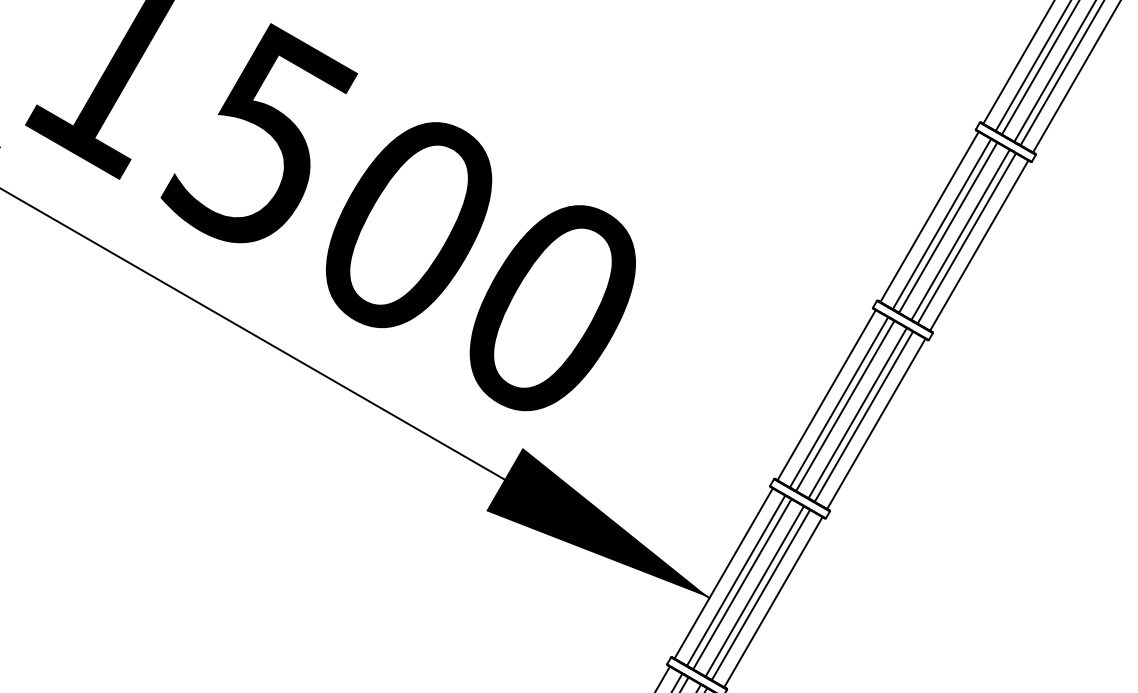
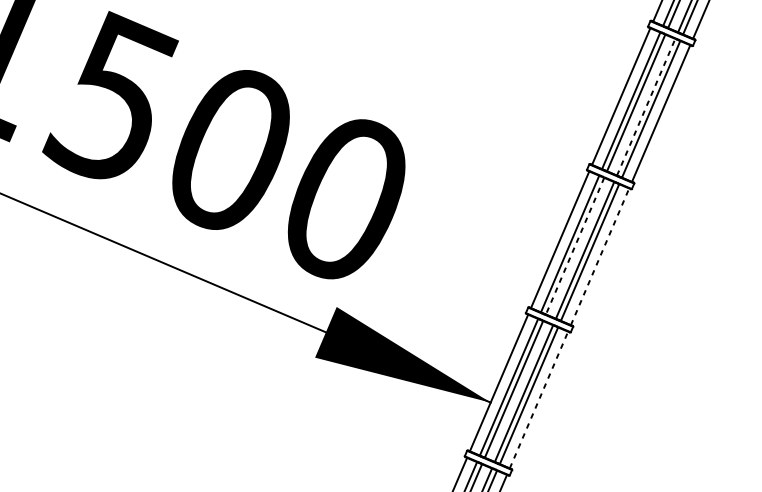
line: (960, 234) -> (646, 106), solid -> dashed
line: (844, 406) -> (574, 246), solid -> dashed
line: (876, 423) -> (600, 256), solid -> dashed
line: (773, 601) -> (538, 399), solid -> dashed

